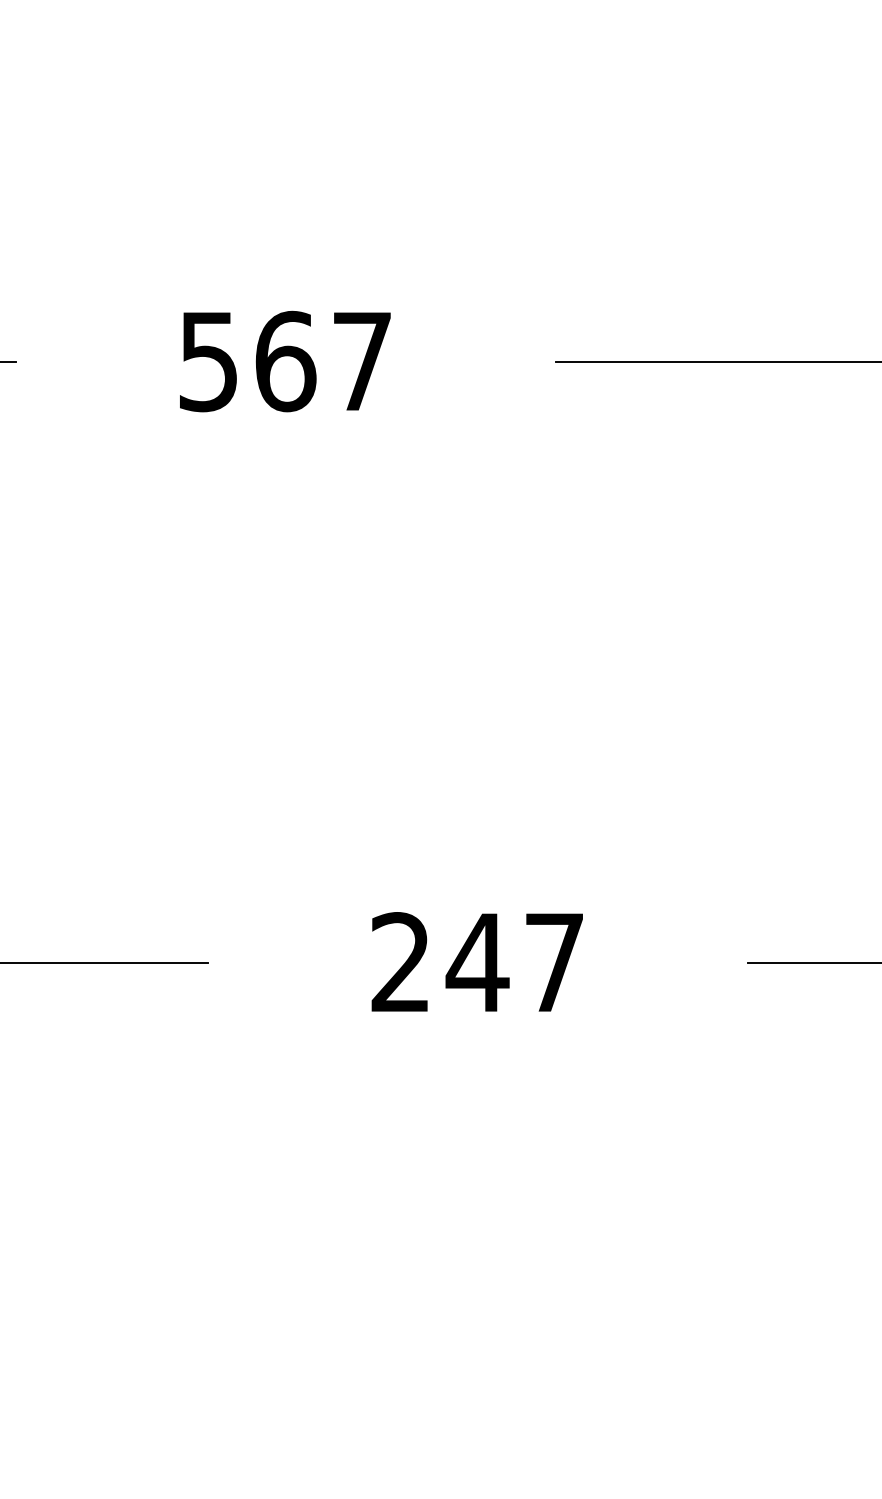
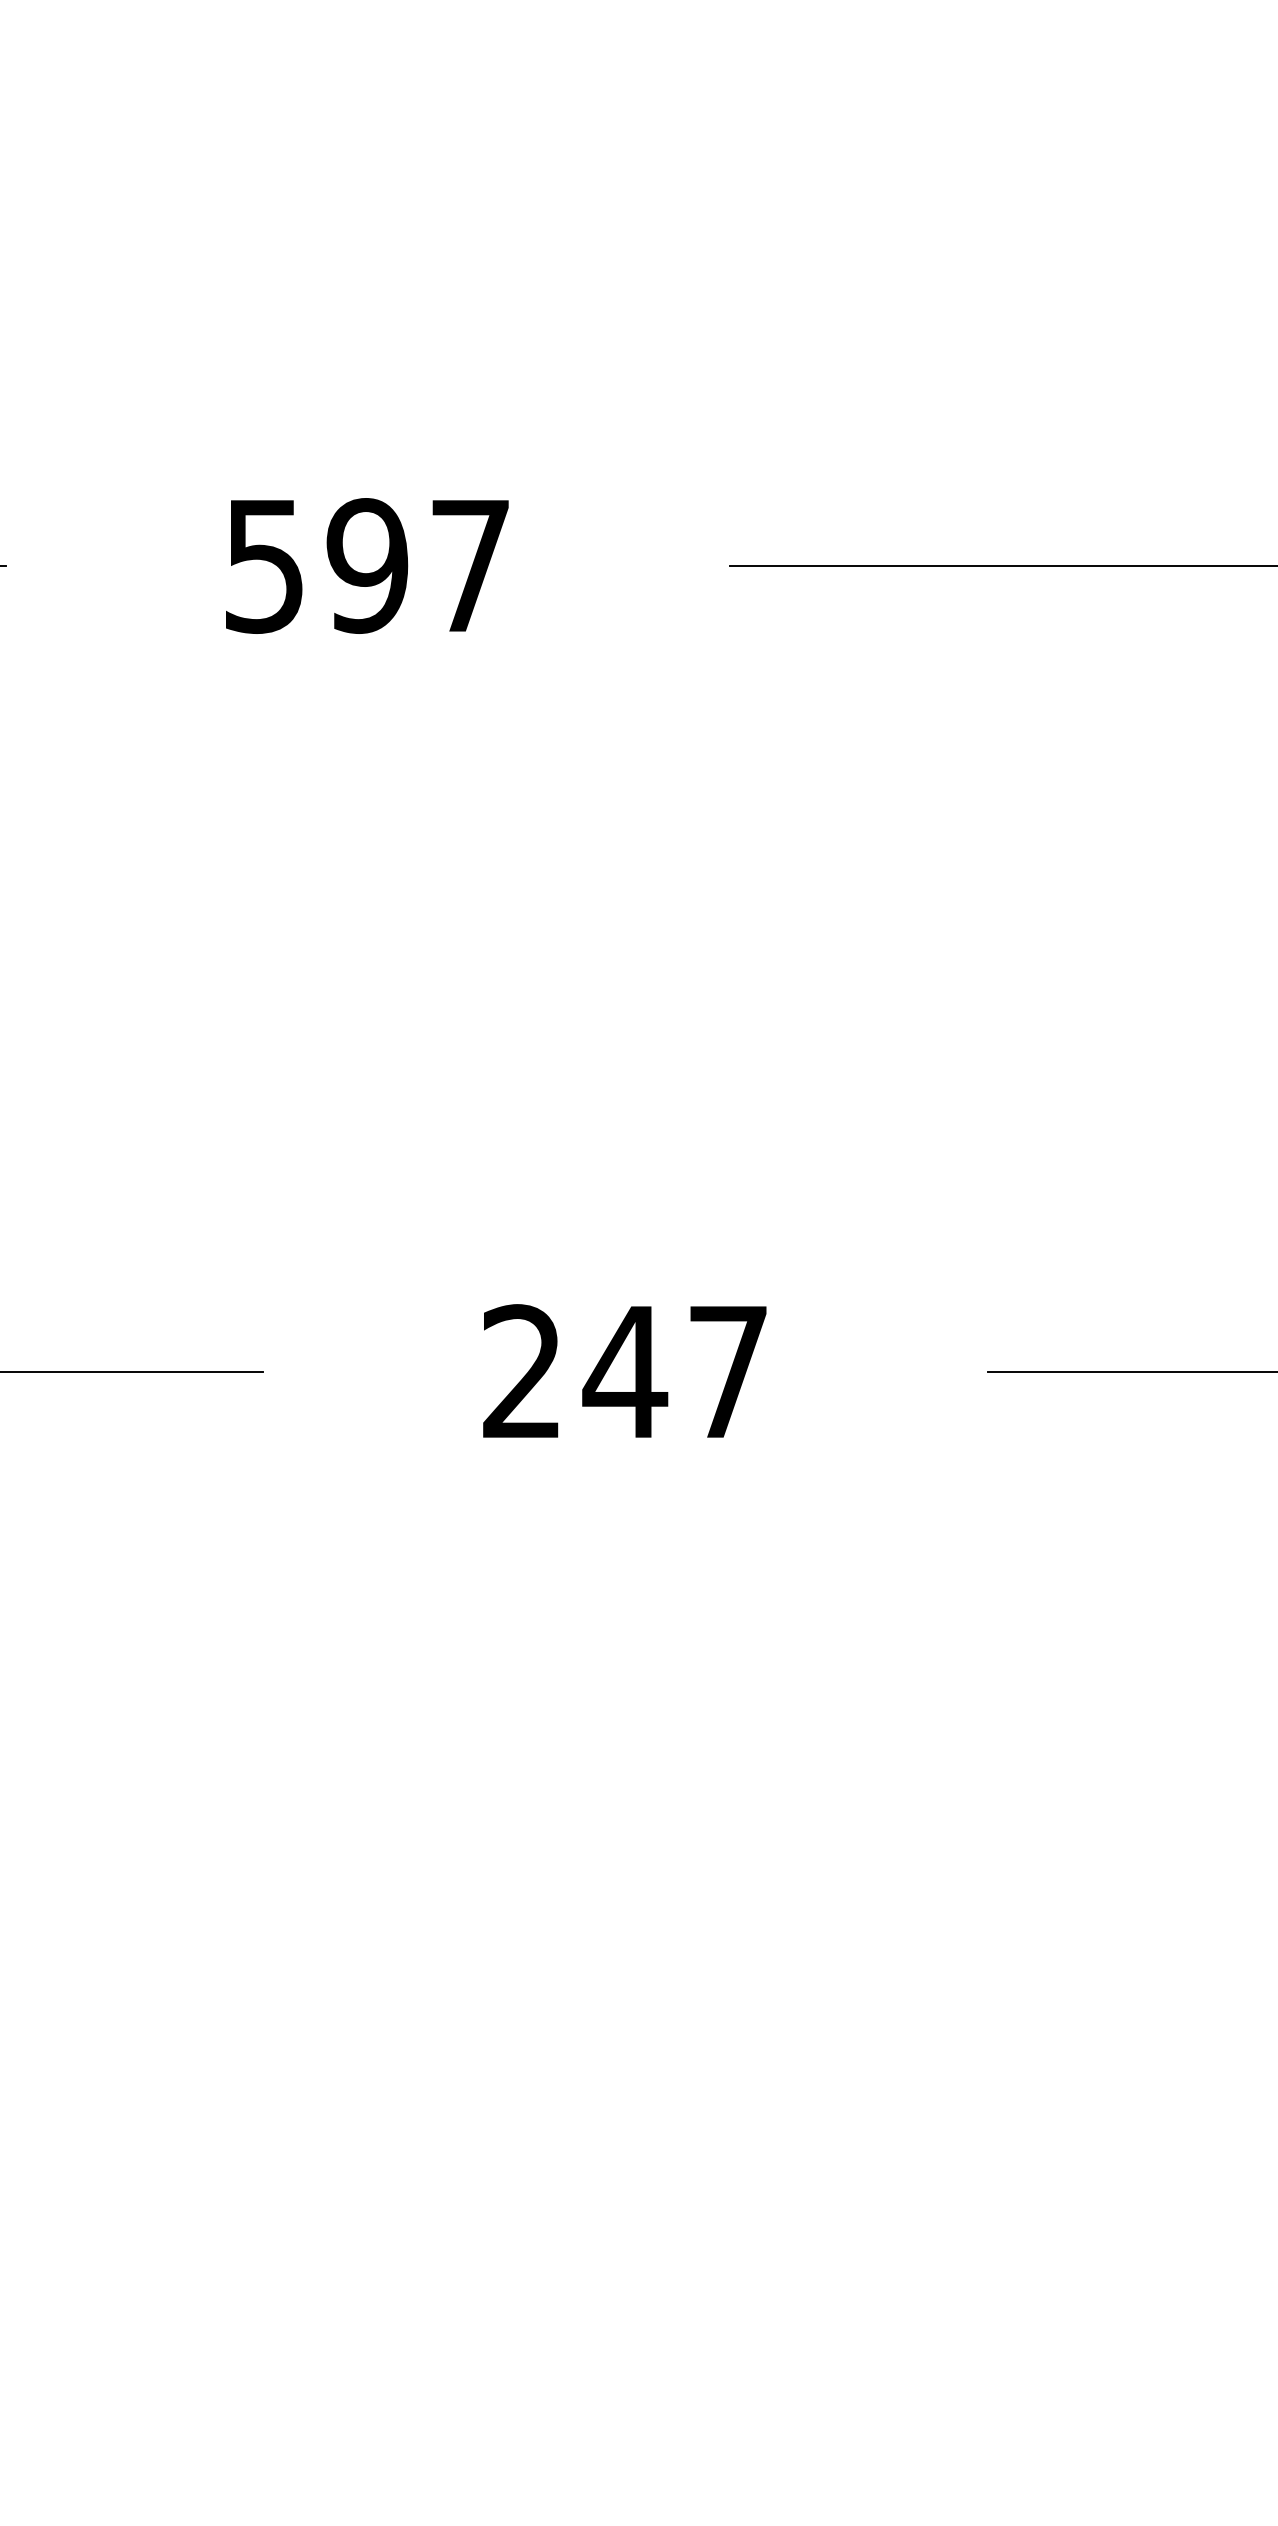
text: (285, 361) -> (367, 565), 567 -> 597

